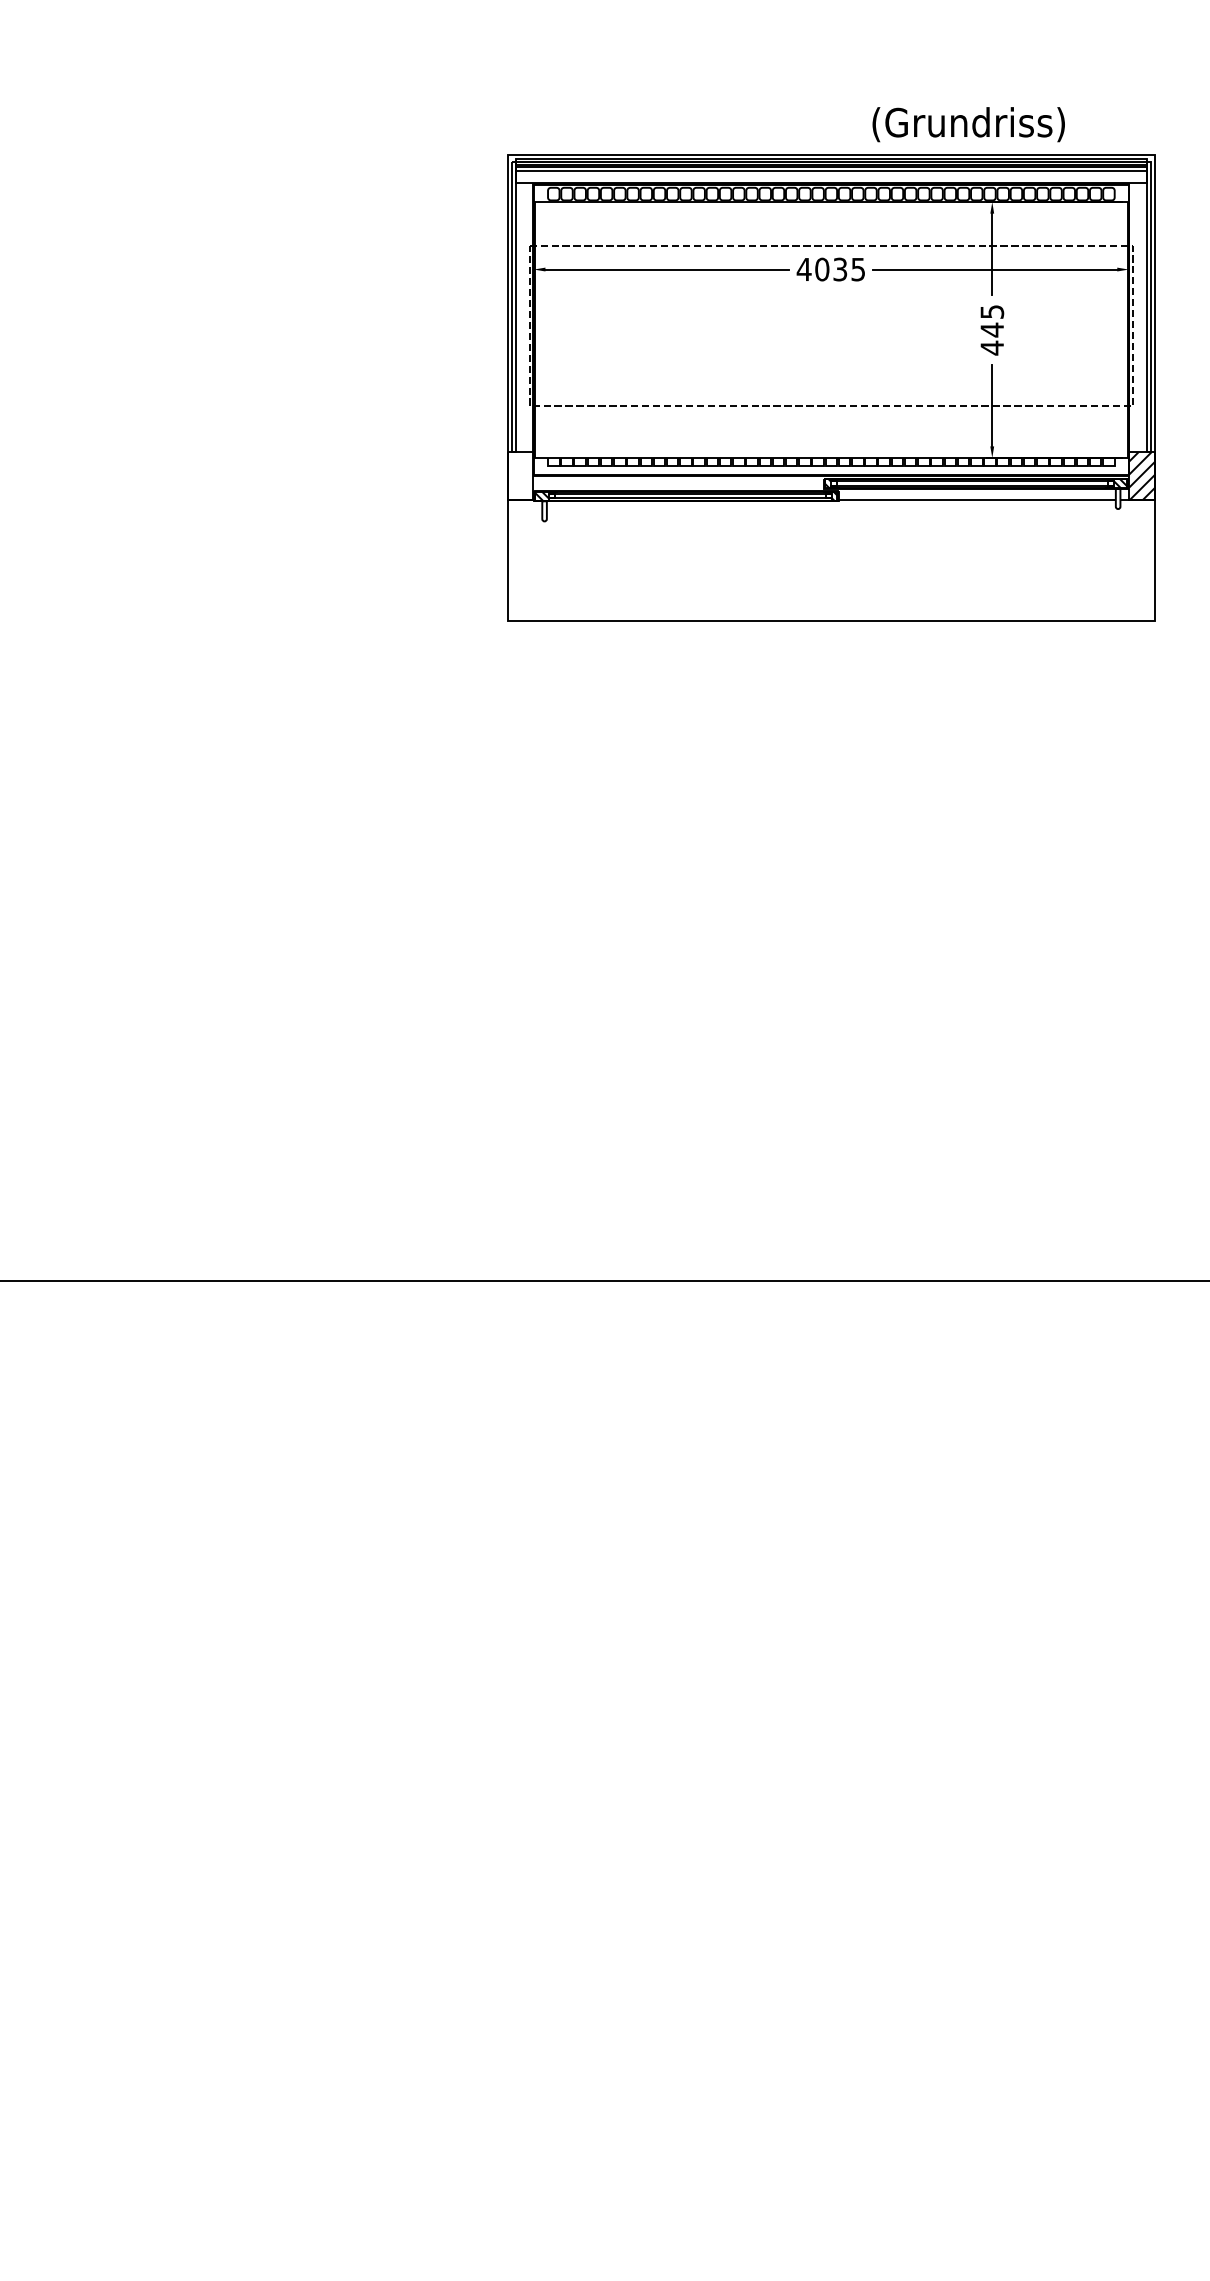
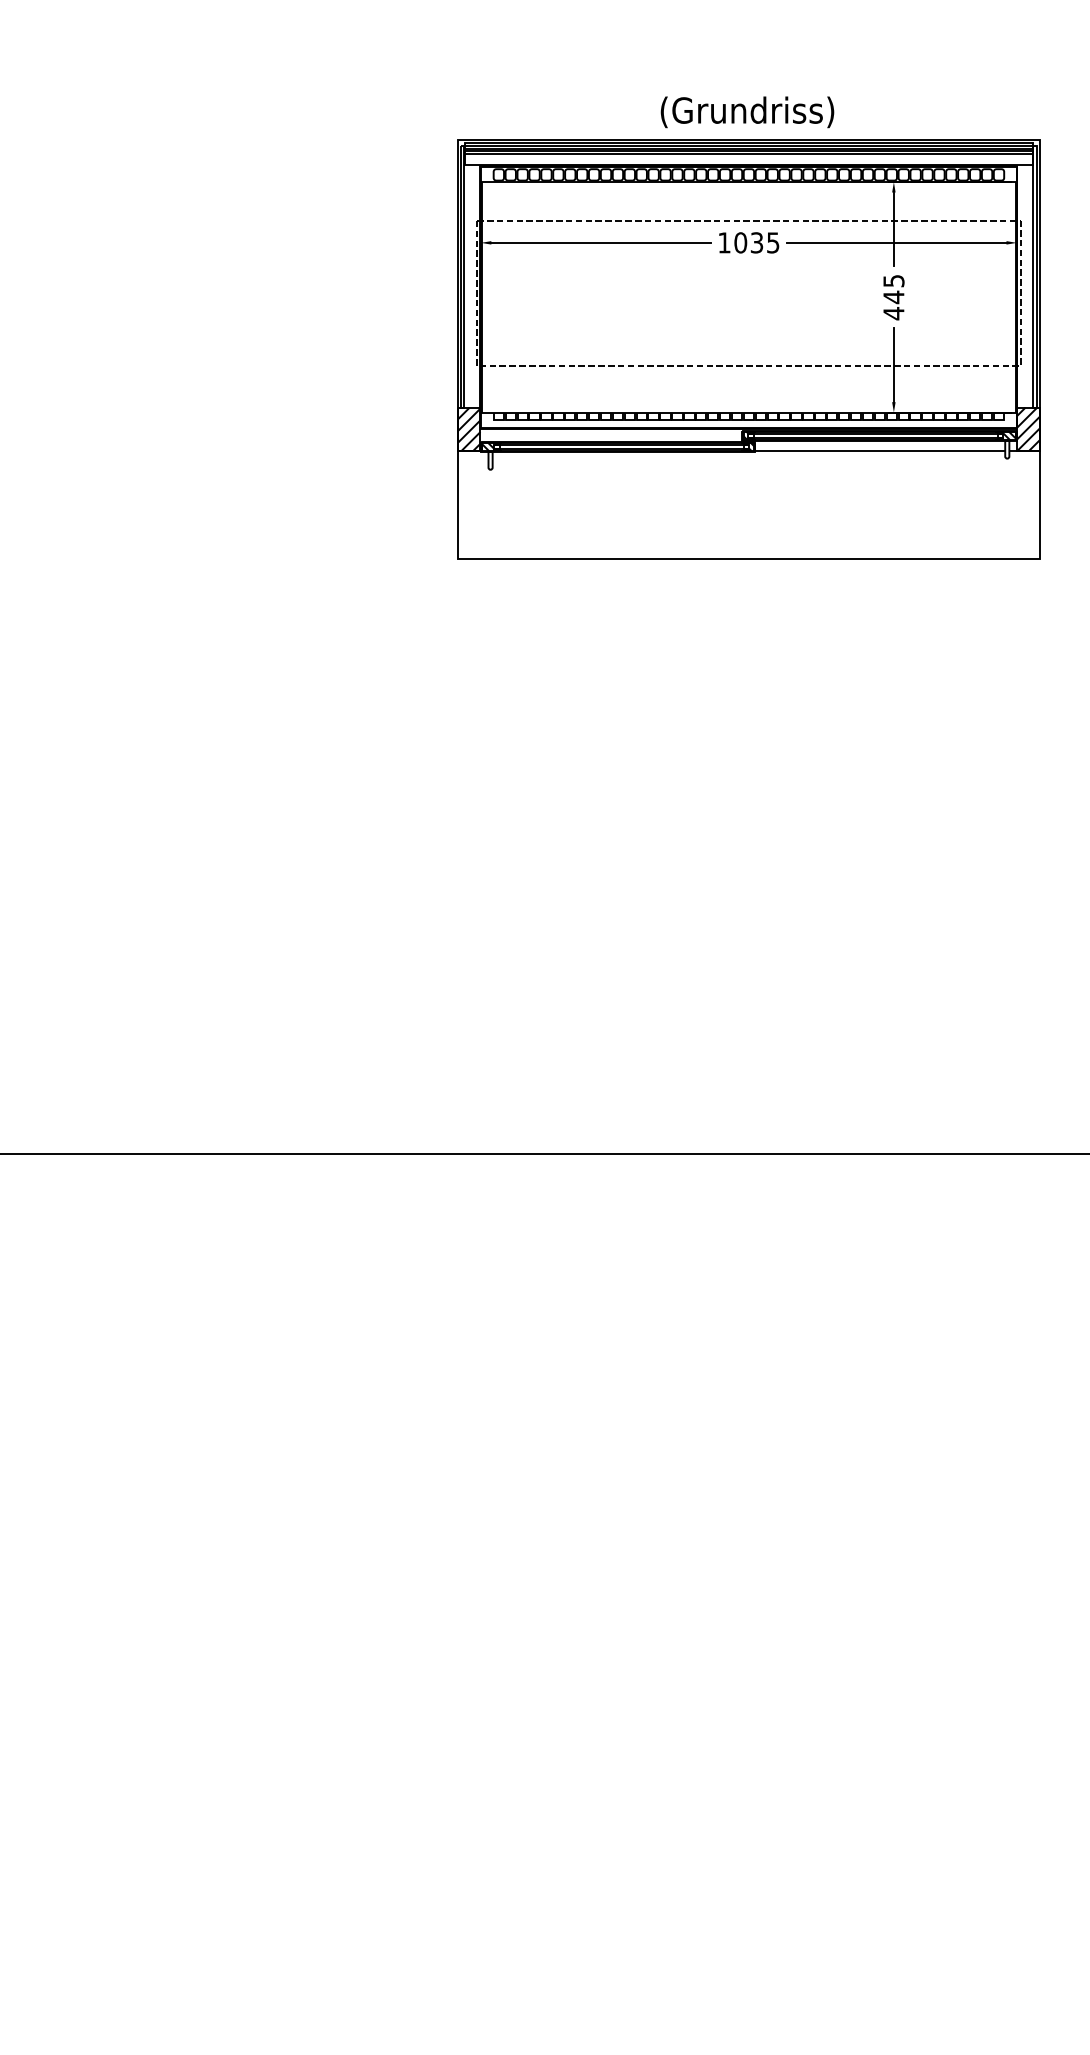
text: (968, 124) -> (747, 112), moved
text: (803, 269) -> (723, 242), 4035 -> 1035
hatch: (520, 476) -> (468, 429), added

